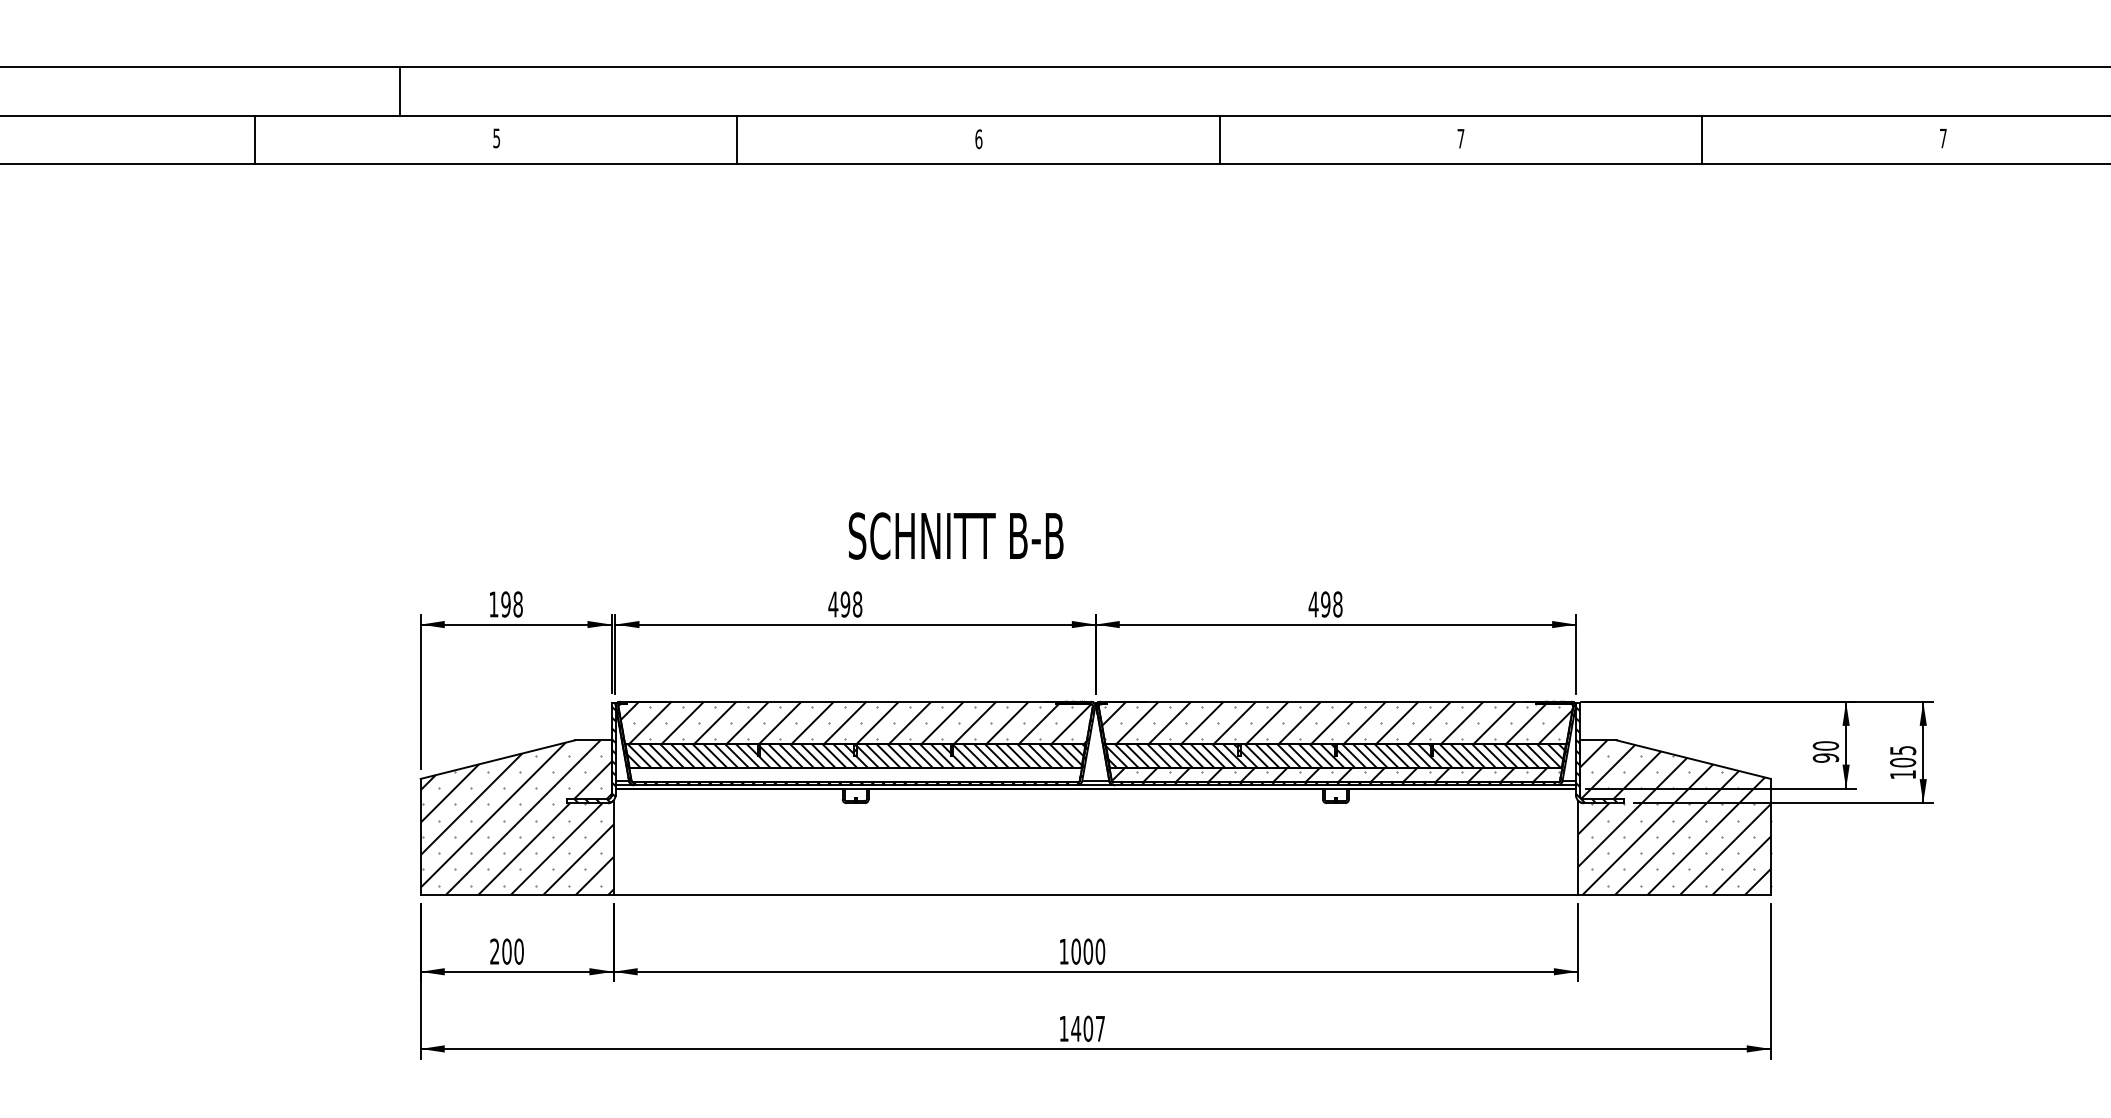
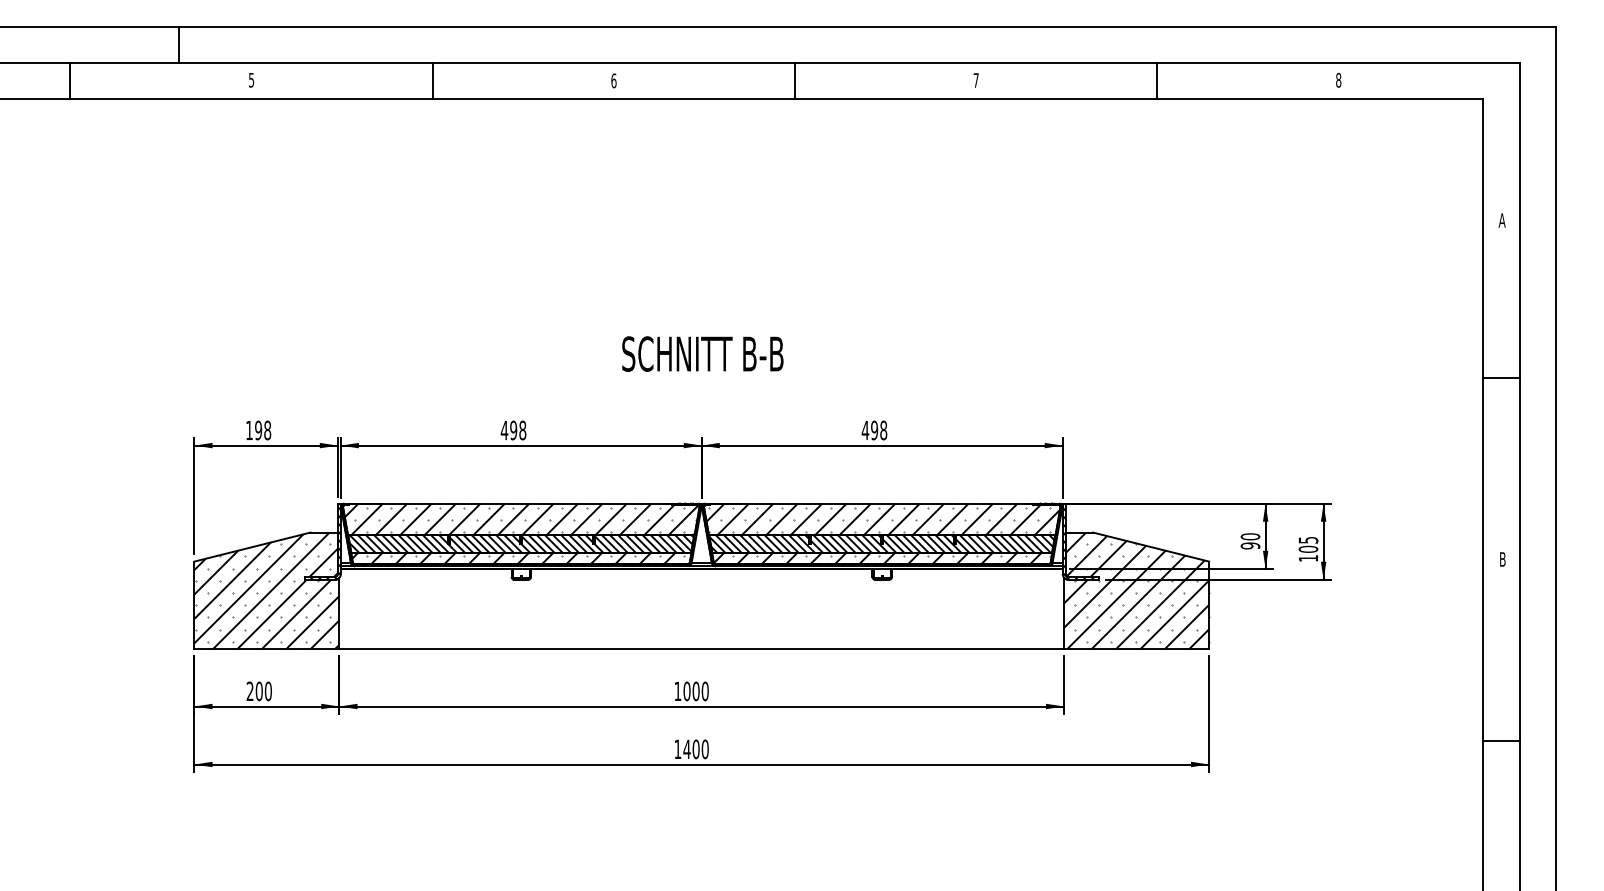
text: (1943, 137) -> (1338, 79), 7 -> 8
text: (955, 535) -> (702, 353), moved
hatch: (854, 774) -> (520, 558), added
text: (1099, 1028) -> (704, 749), 1407 -> 1400

